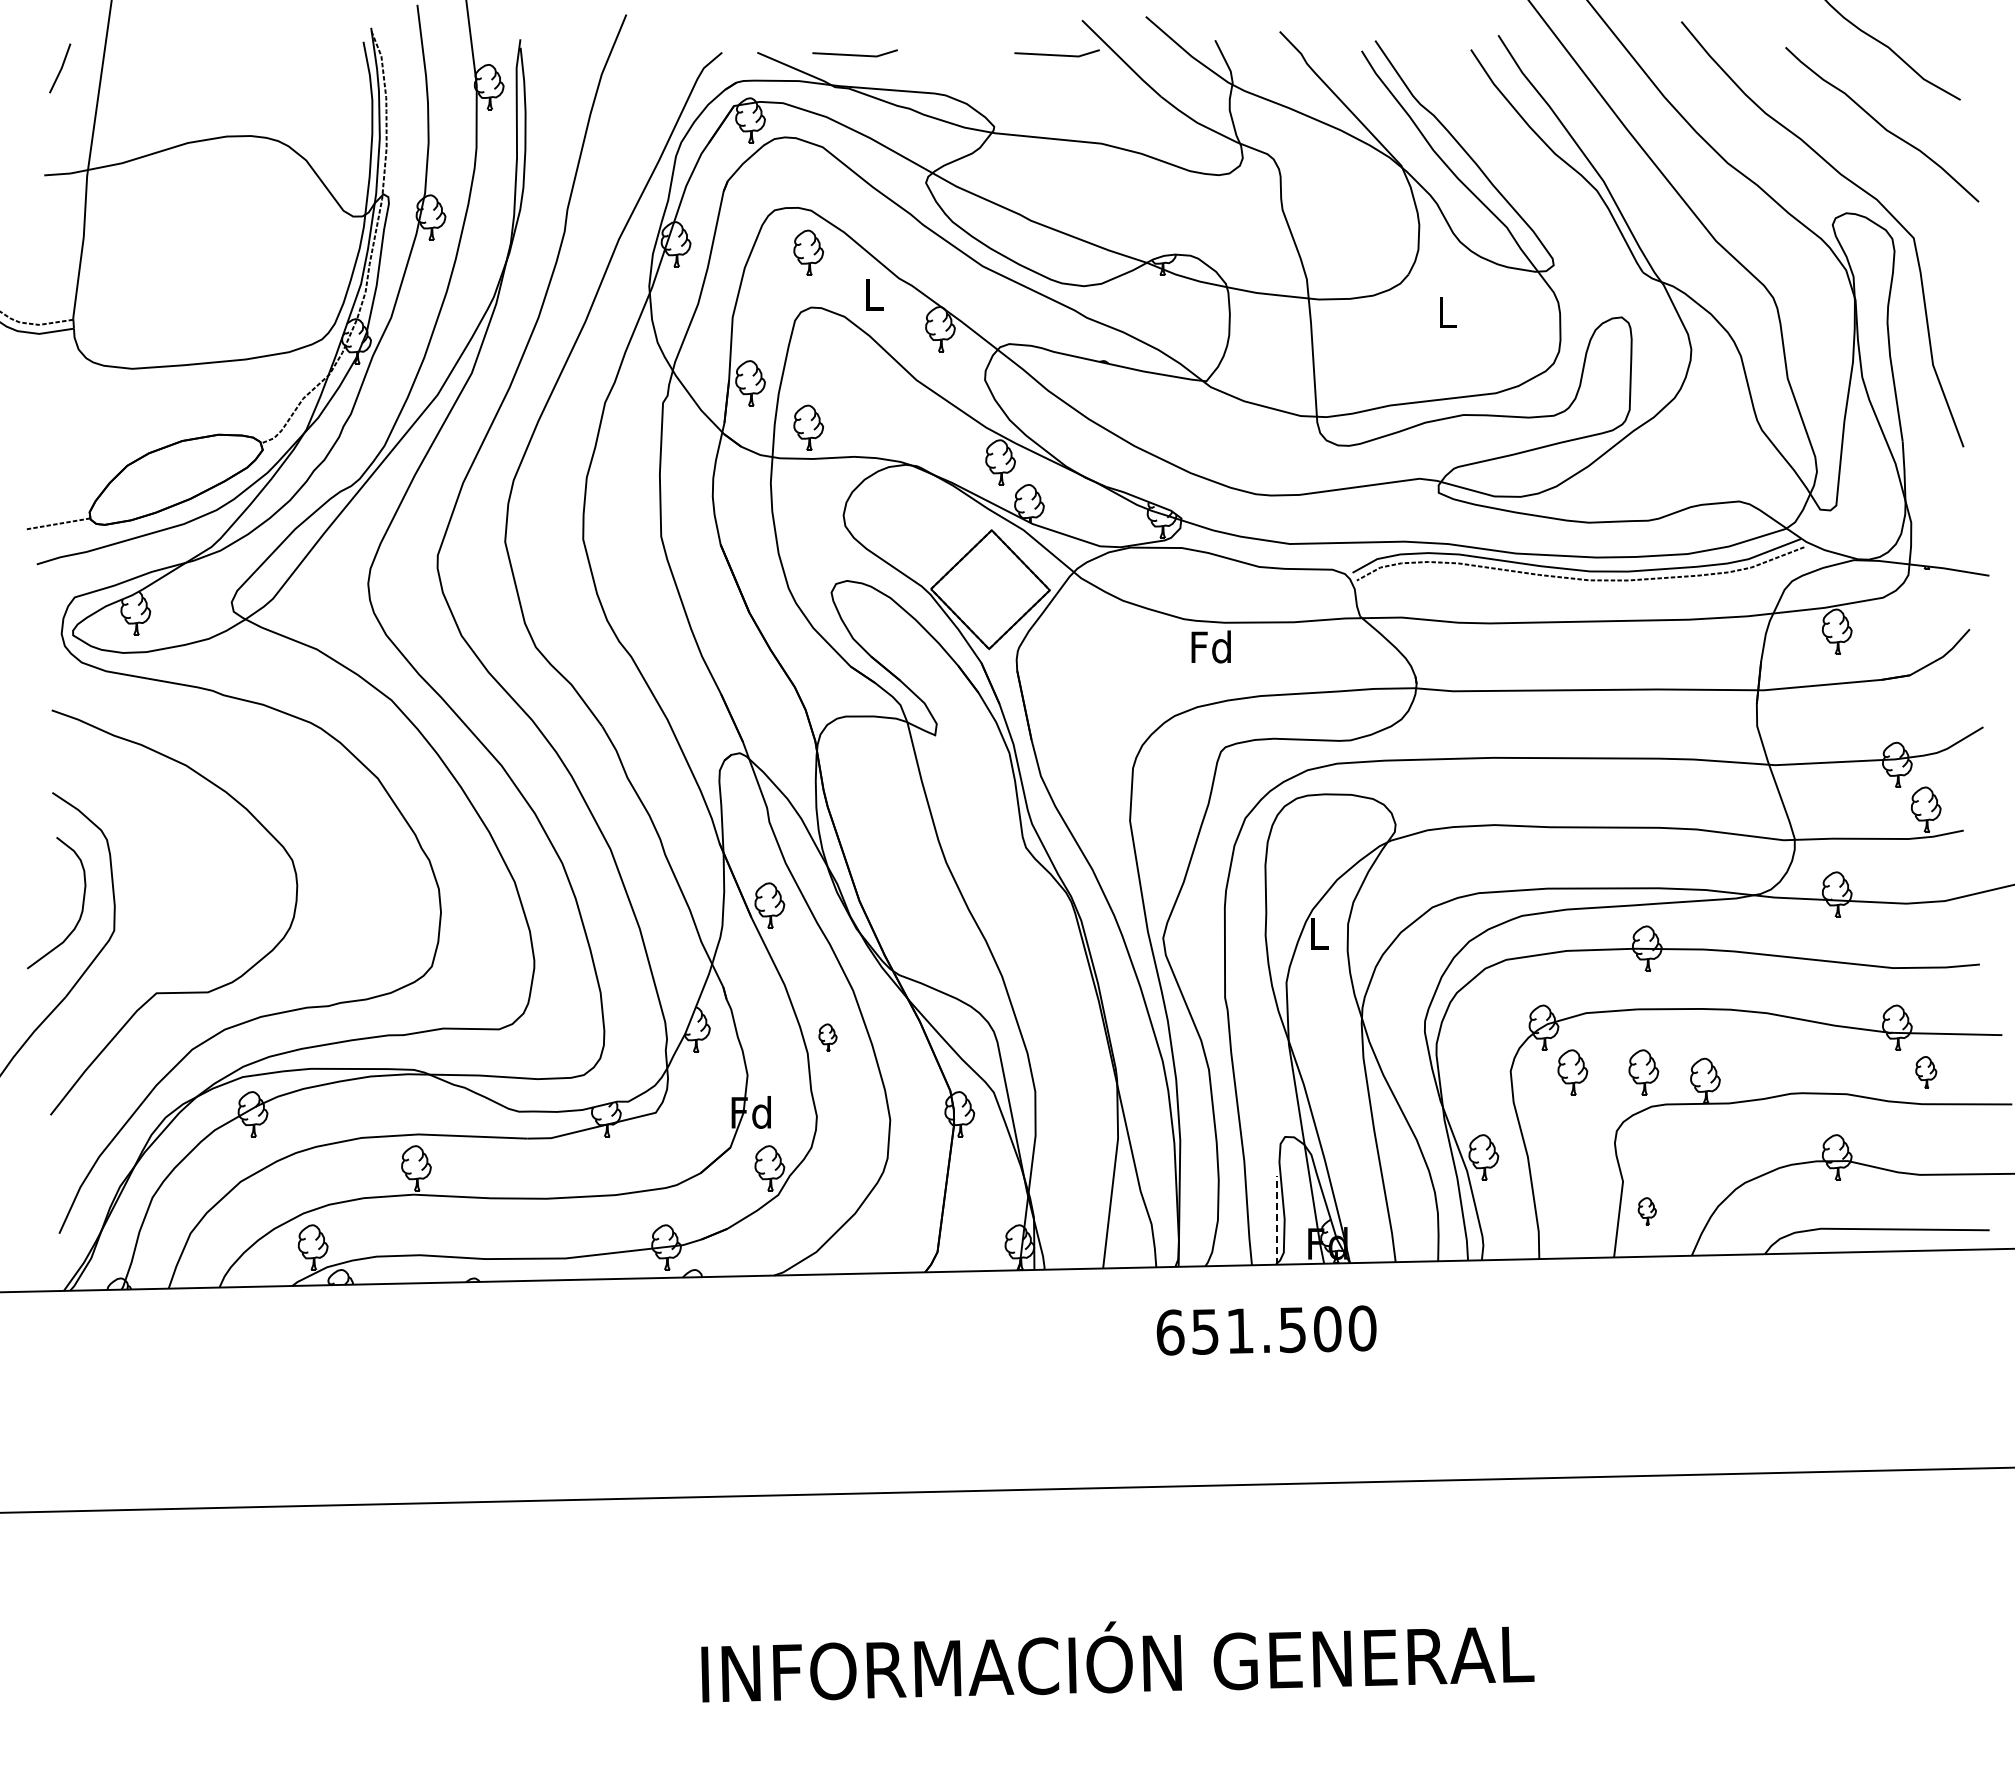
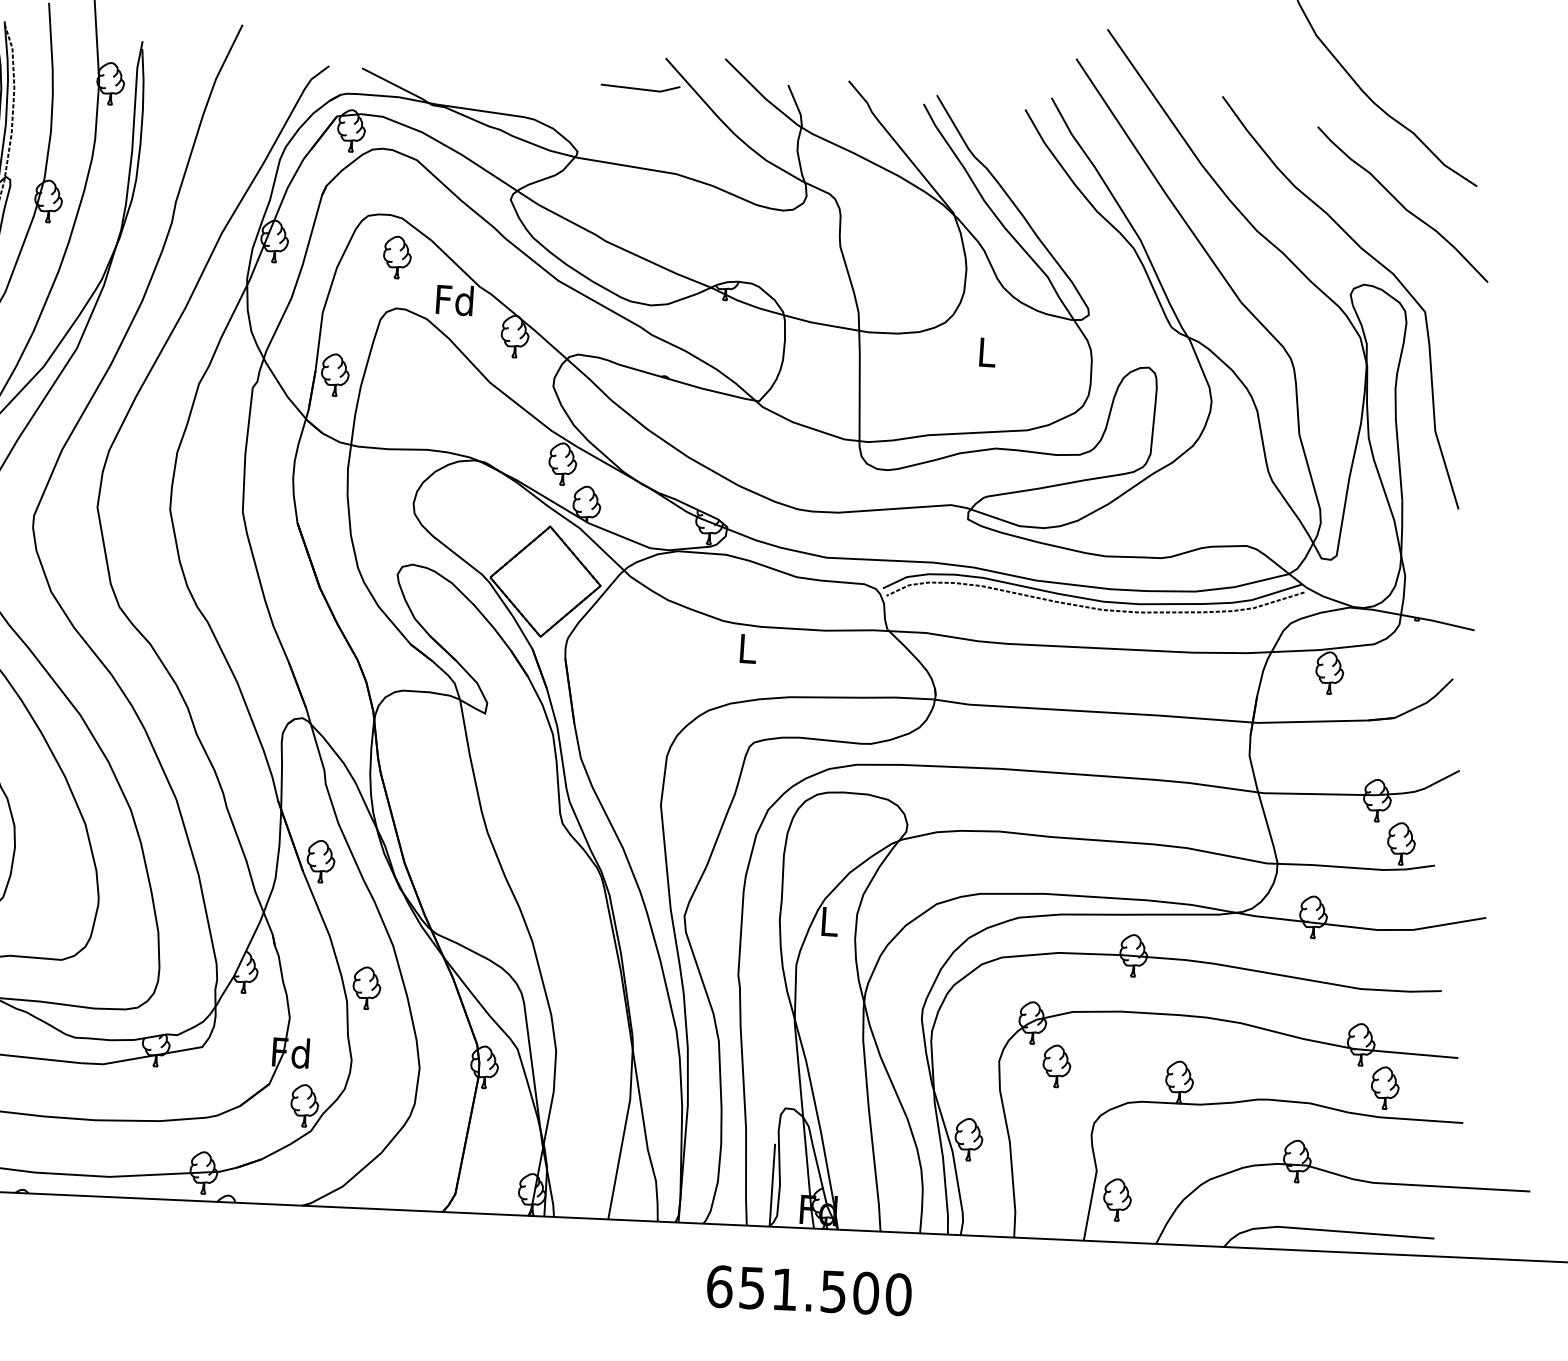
line: (854, 54) -> (452, 75), removed
text: (872, 294) -> (454, 300), L -> Fd
part: (808, 427) -> (386, 419), removed
text: (1210, 646) -> (746, 648), Fd -> L
part: (827, 1037) -> (366, 987), size x1.67
part: (1643, 1072) -> (1122, 1070), removed
part: (1926, 1072) -> (1385, 1088), size x1.43
part: (1647, 1211) -> (1117, 1200), size x1.67
line: (1276, 1220) -> (772, 1185), dashed -> solid
text: (1266, 1330) -> (809, 1290), moved

